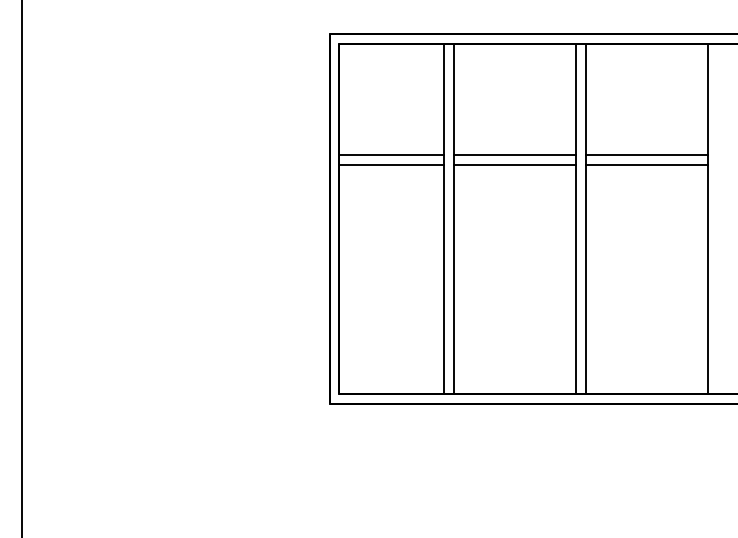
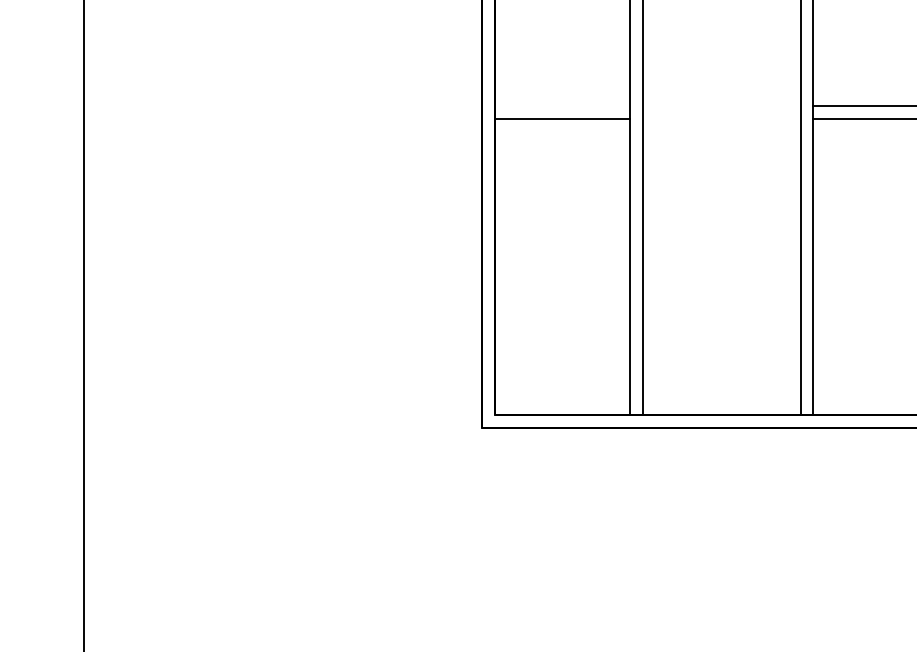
line: (391, 155) -> (561, 106), removed
line: (514, 155) -> (721, 106), removed
line: (514, 165) -> (721, 119), removed

